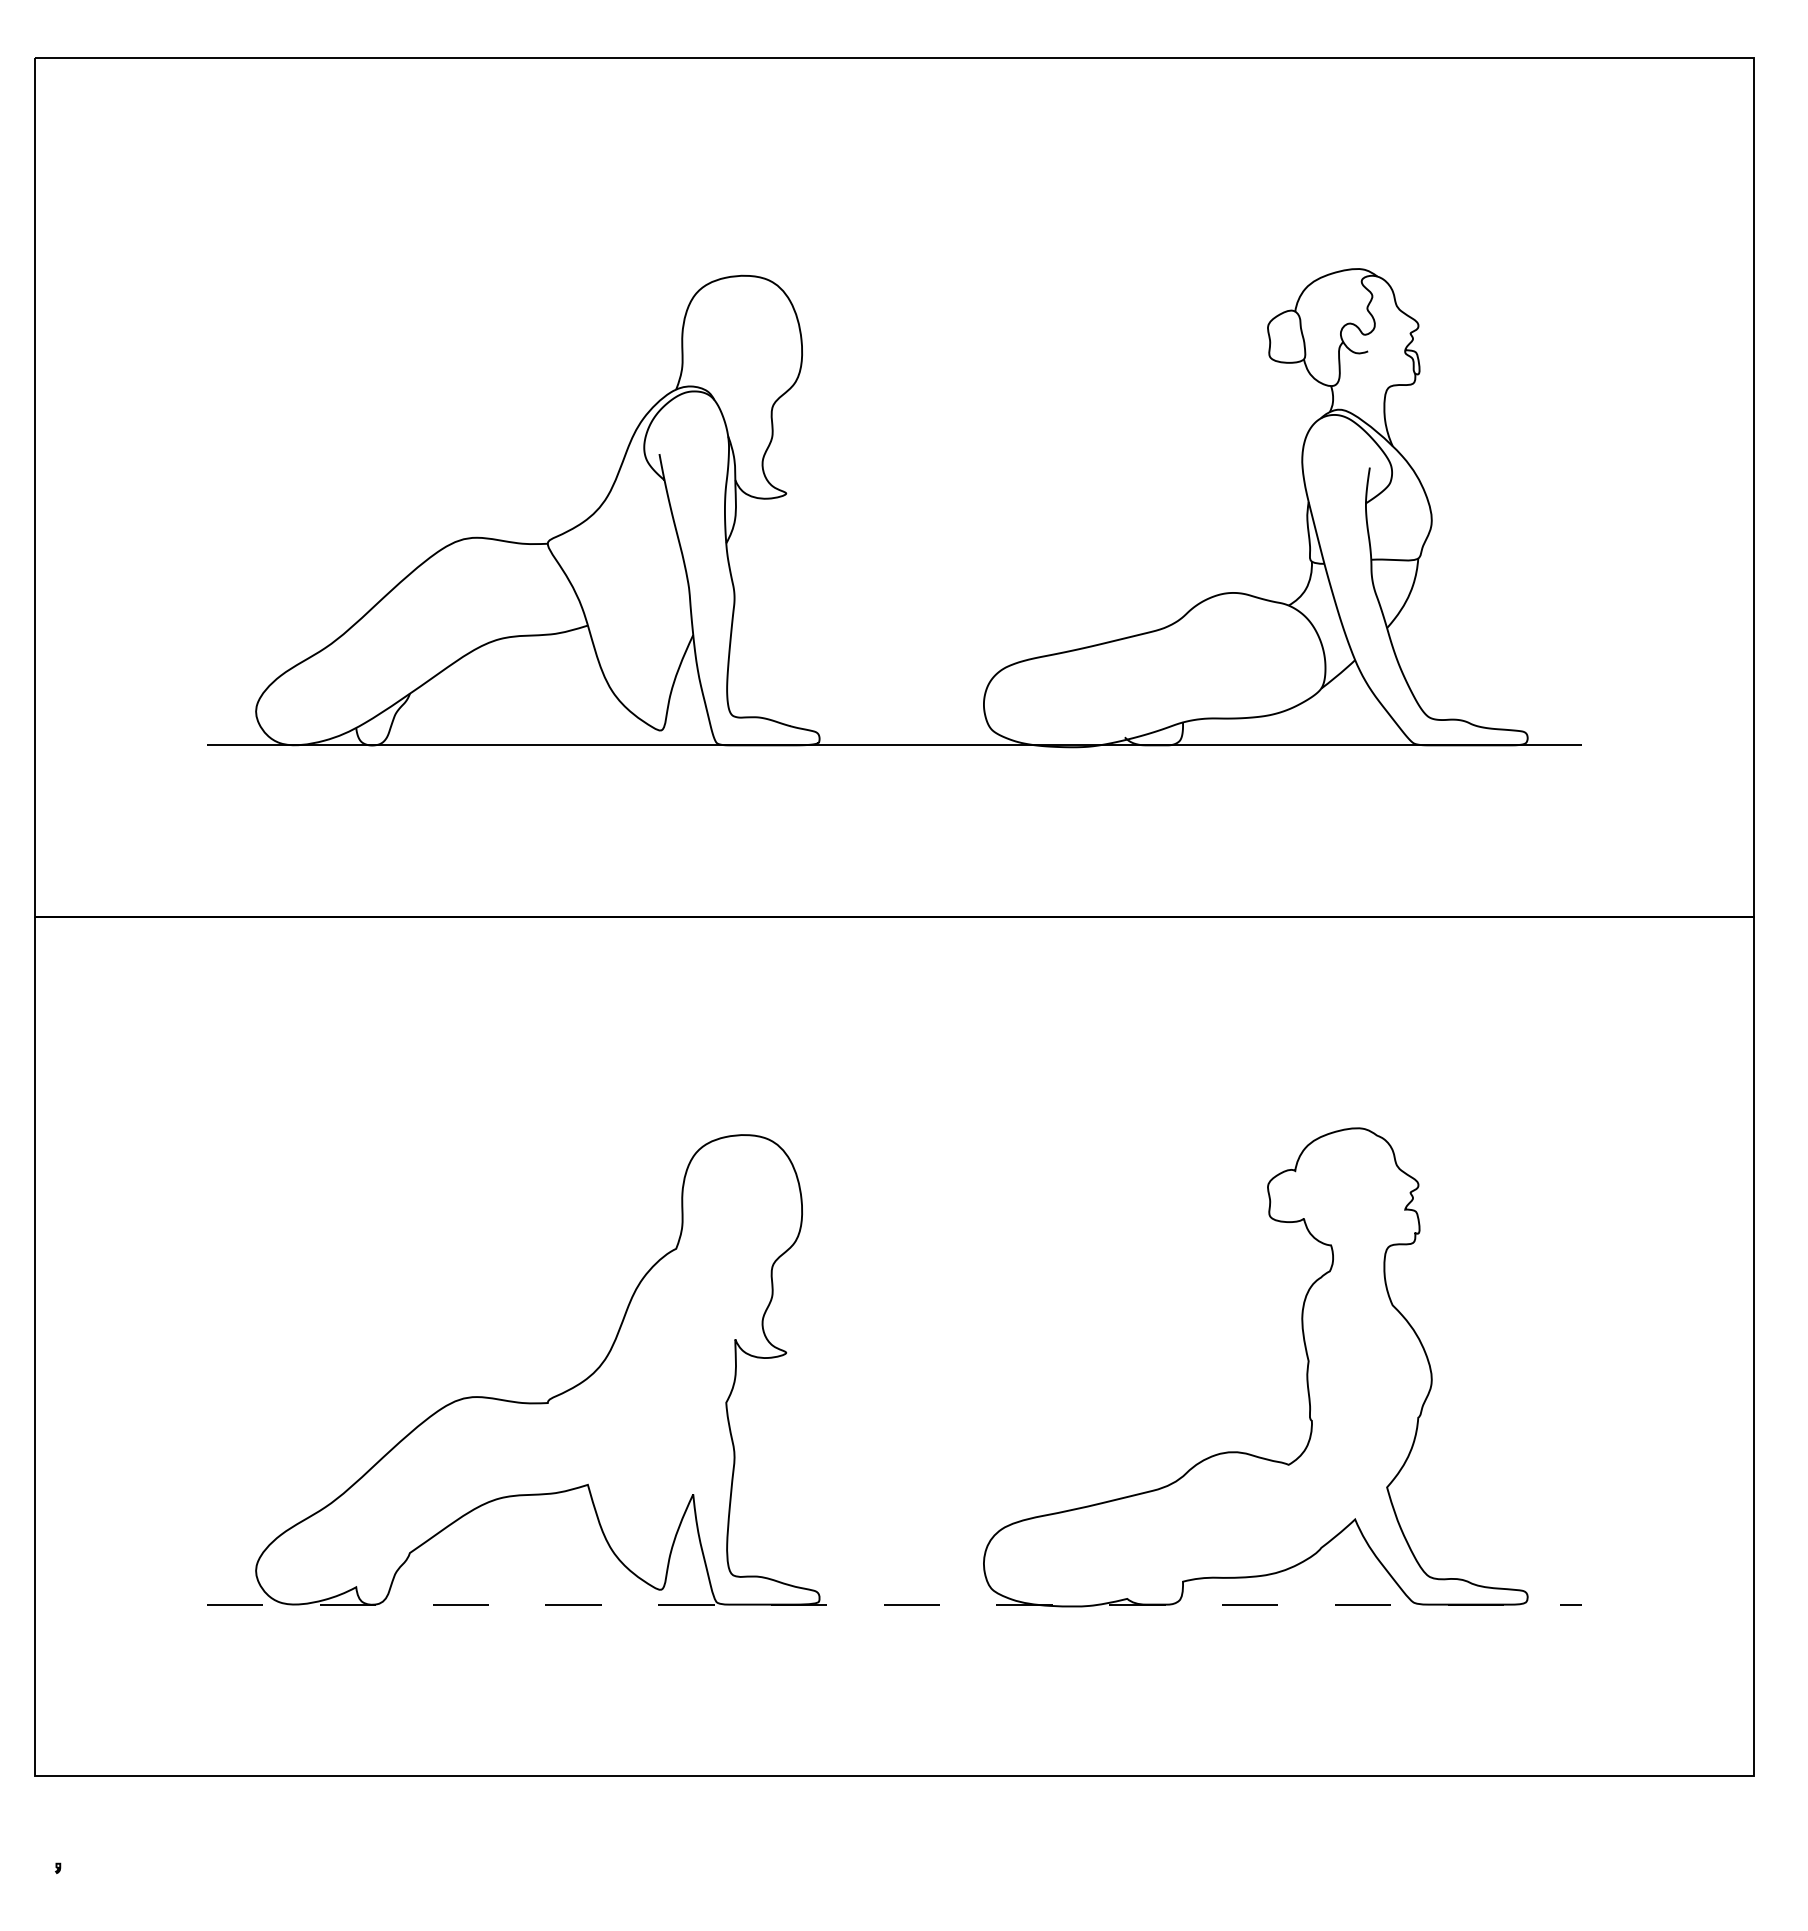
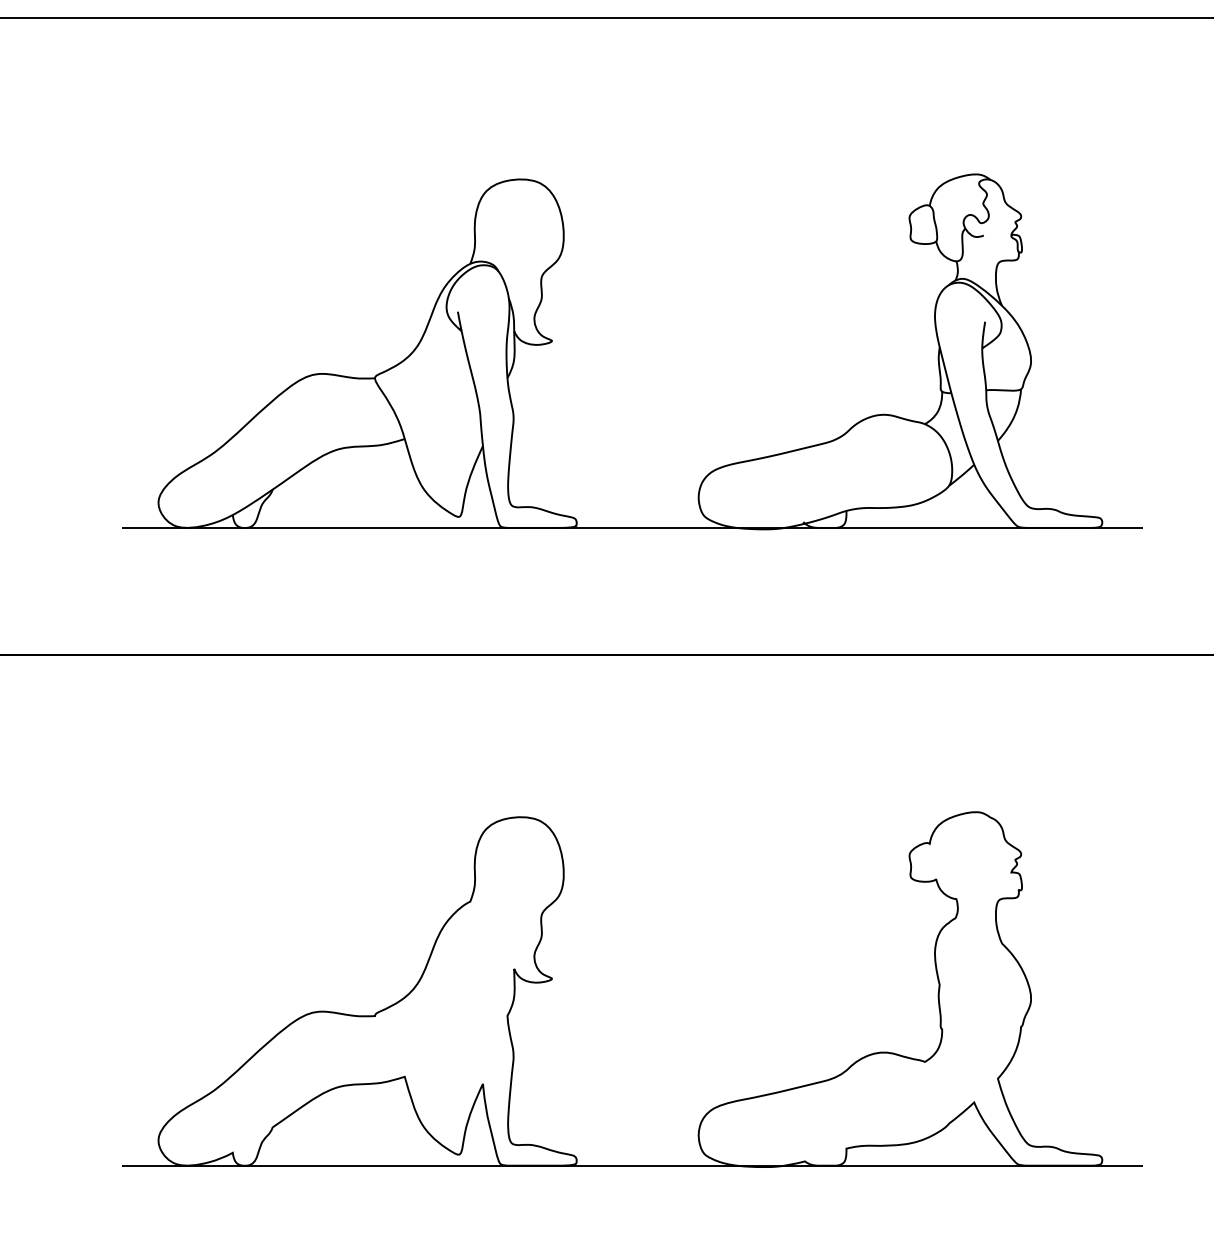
line: (895, 1604) -> (633, 1165), dashed -> solid

